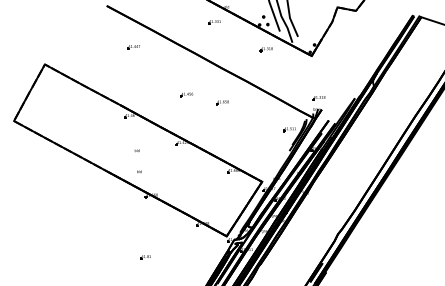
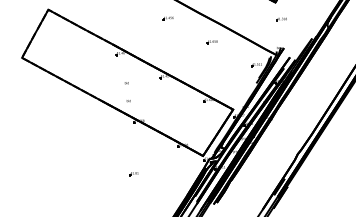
part: (186, 94) -> (167, 18), moved
part: (318, 98) -> (281, 19), moved
part: (222, 102) -> (212, 42), moved

